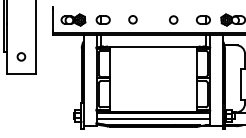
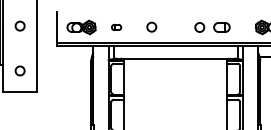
circle: (21, 18) -> (20, 25), added
part: (102, 19) -> (115, 26), size x0.6
part: (203, 19) -> (221, 26), moved

